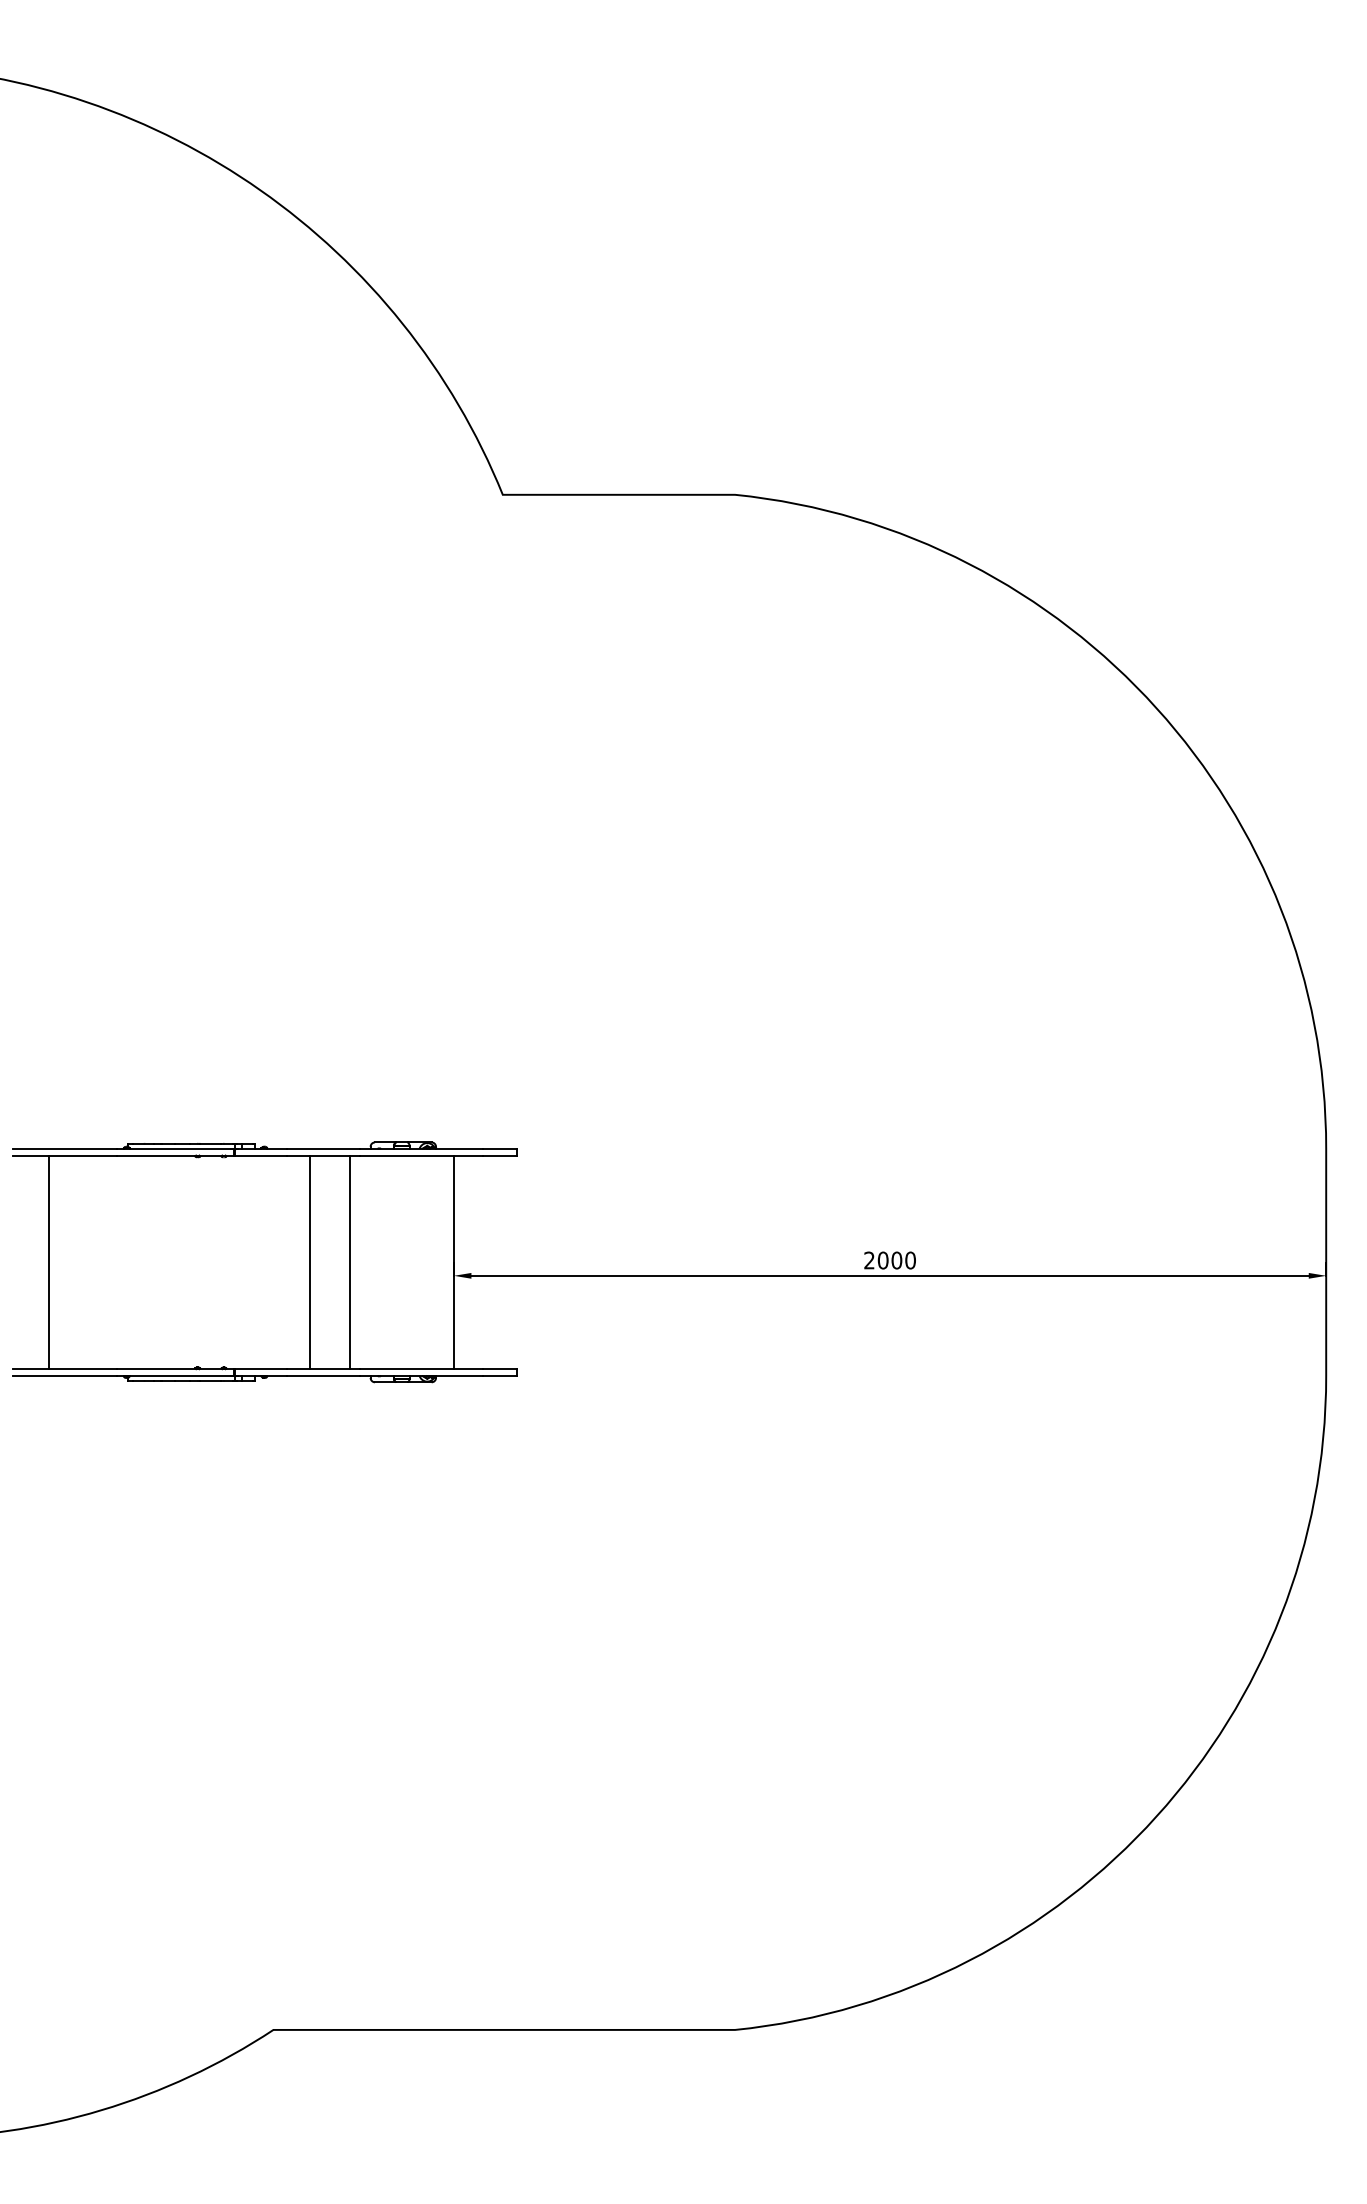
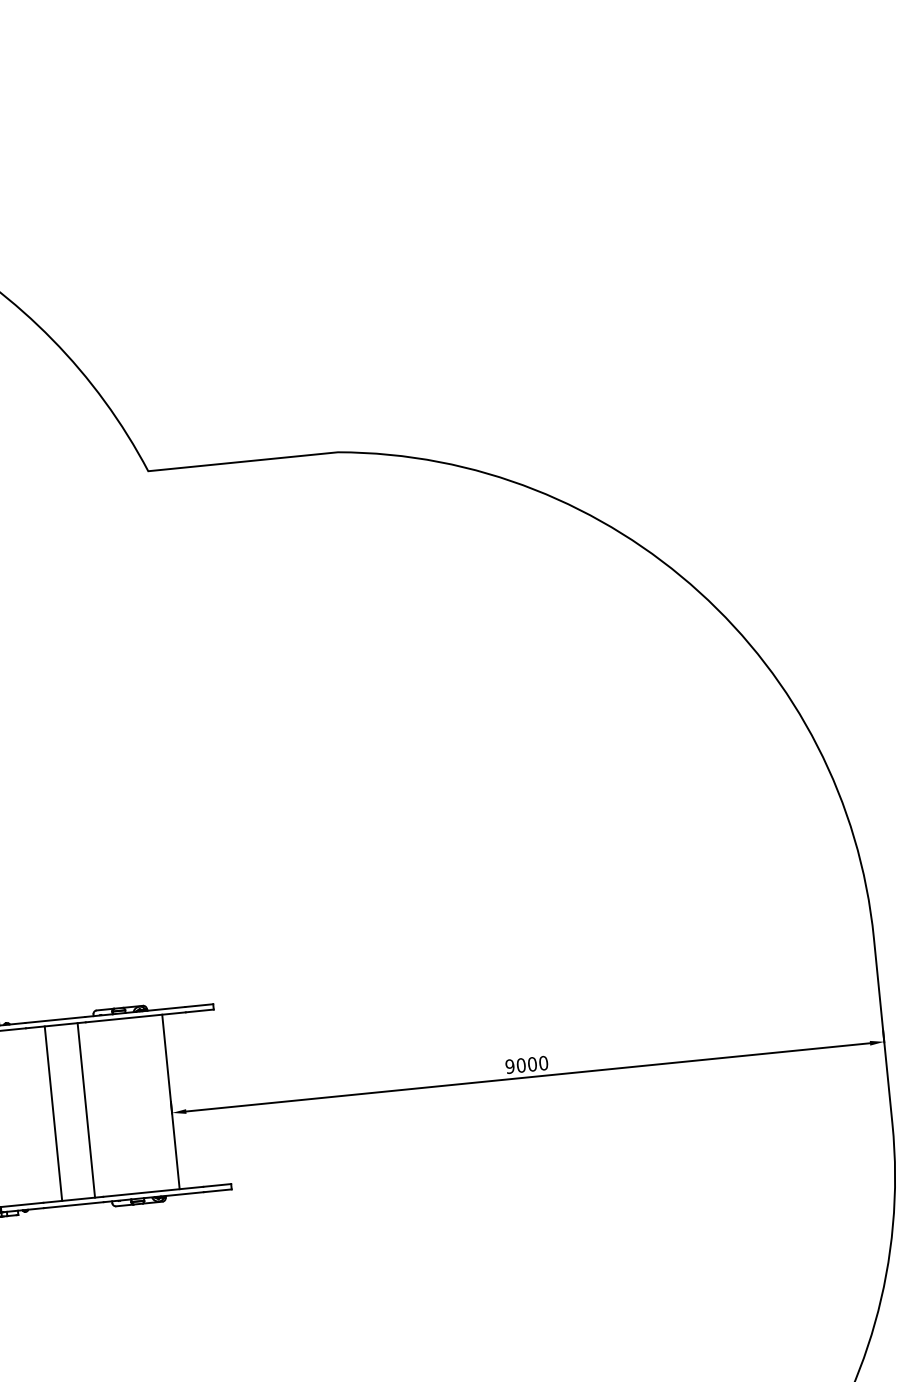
text: (869, 1260) -> (510, 1066), 2000 -> 9000

